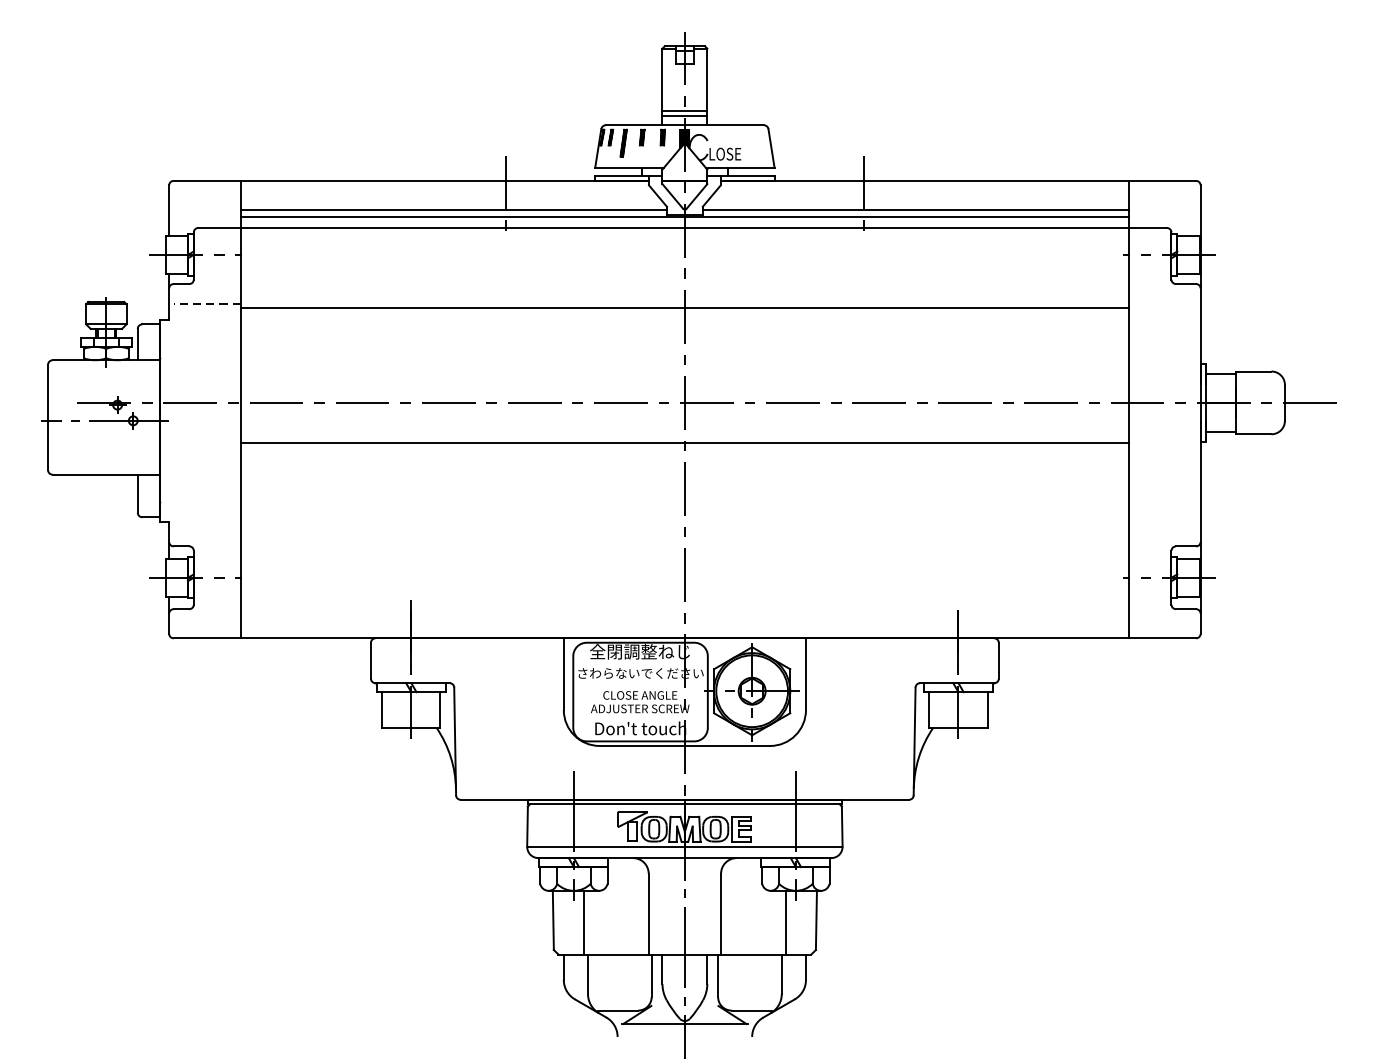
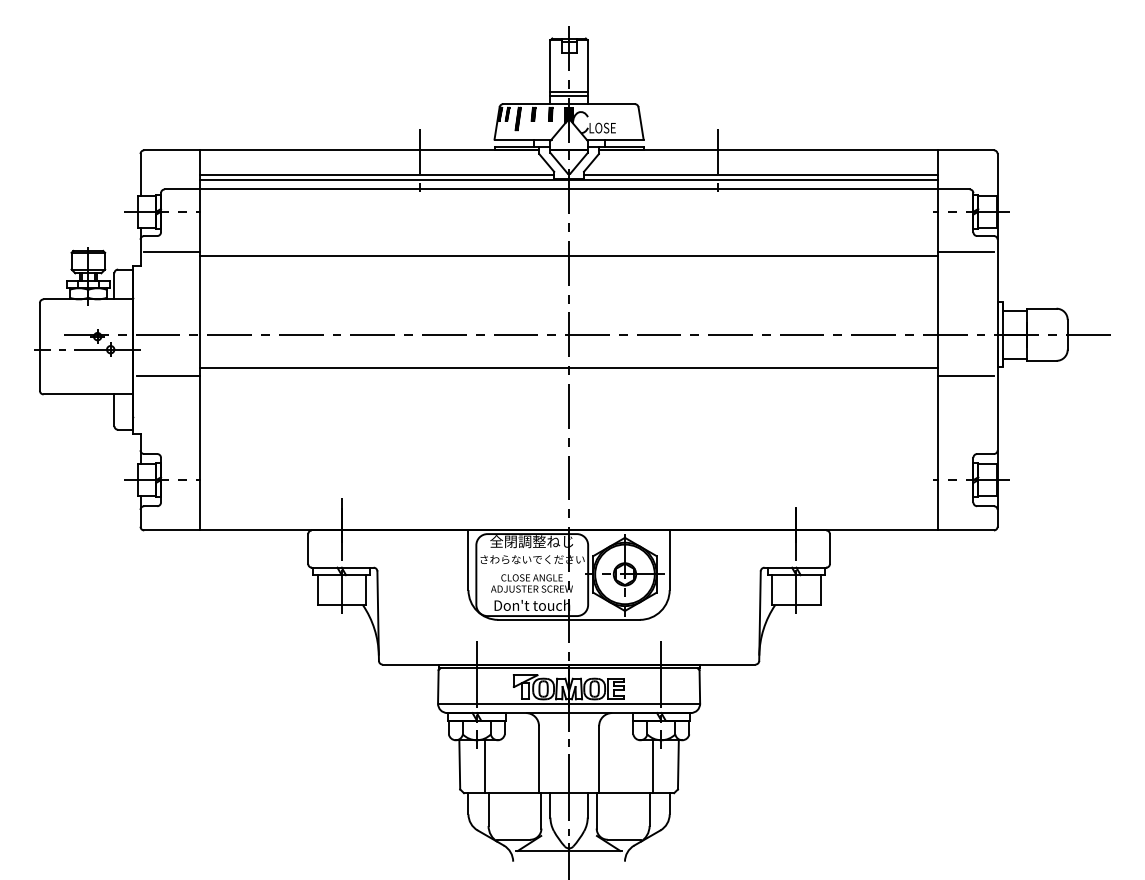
line: (207, 303) -> (172, 252), dashed -> solid
line: (1161, 303) -> (965, 252), added
line: (202, 451) -> (168, 375), added
line: (1161, 451) -> (965, 375), added

